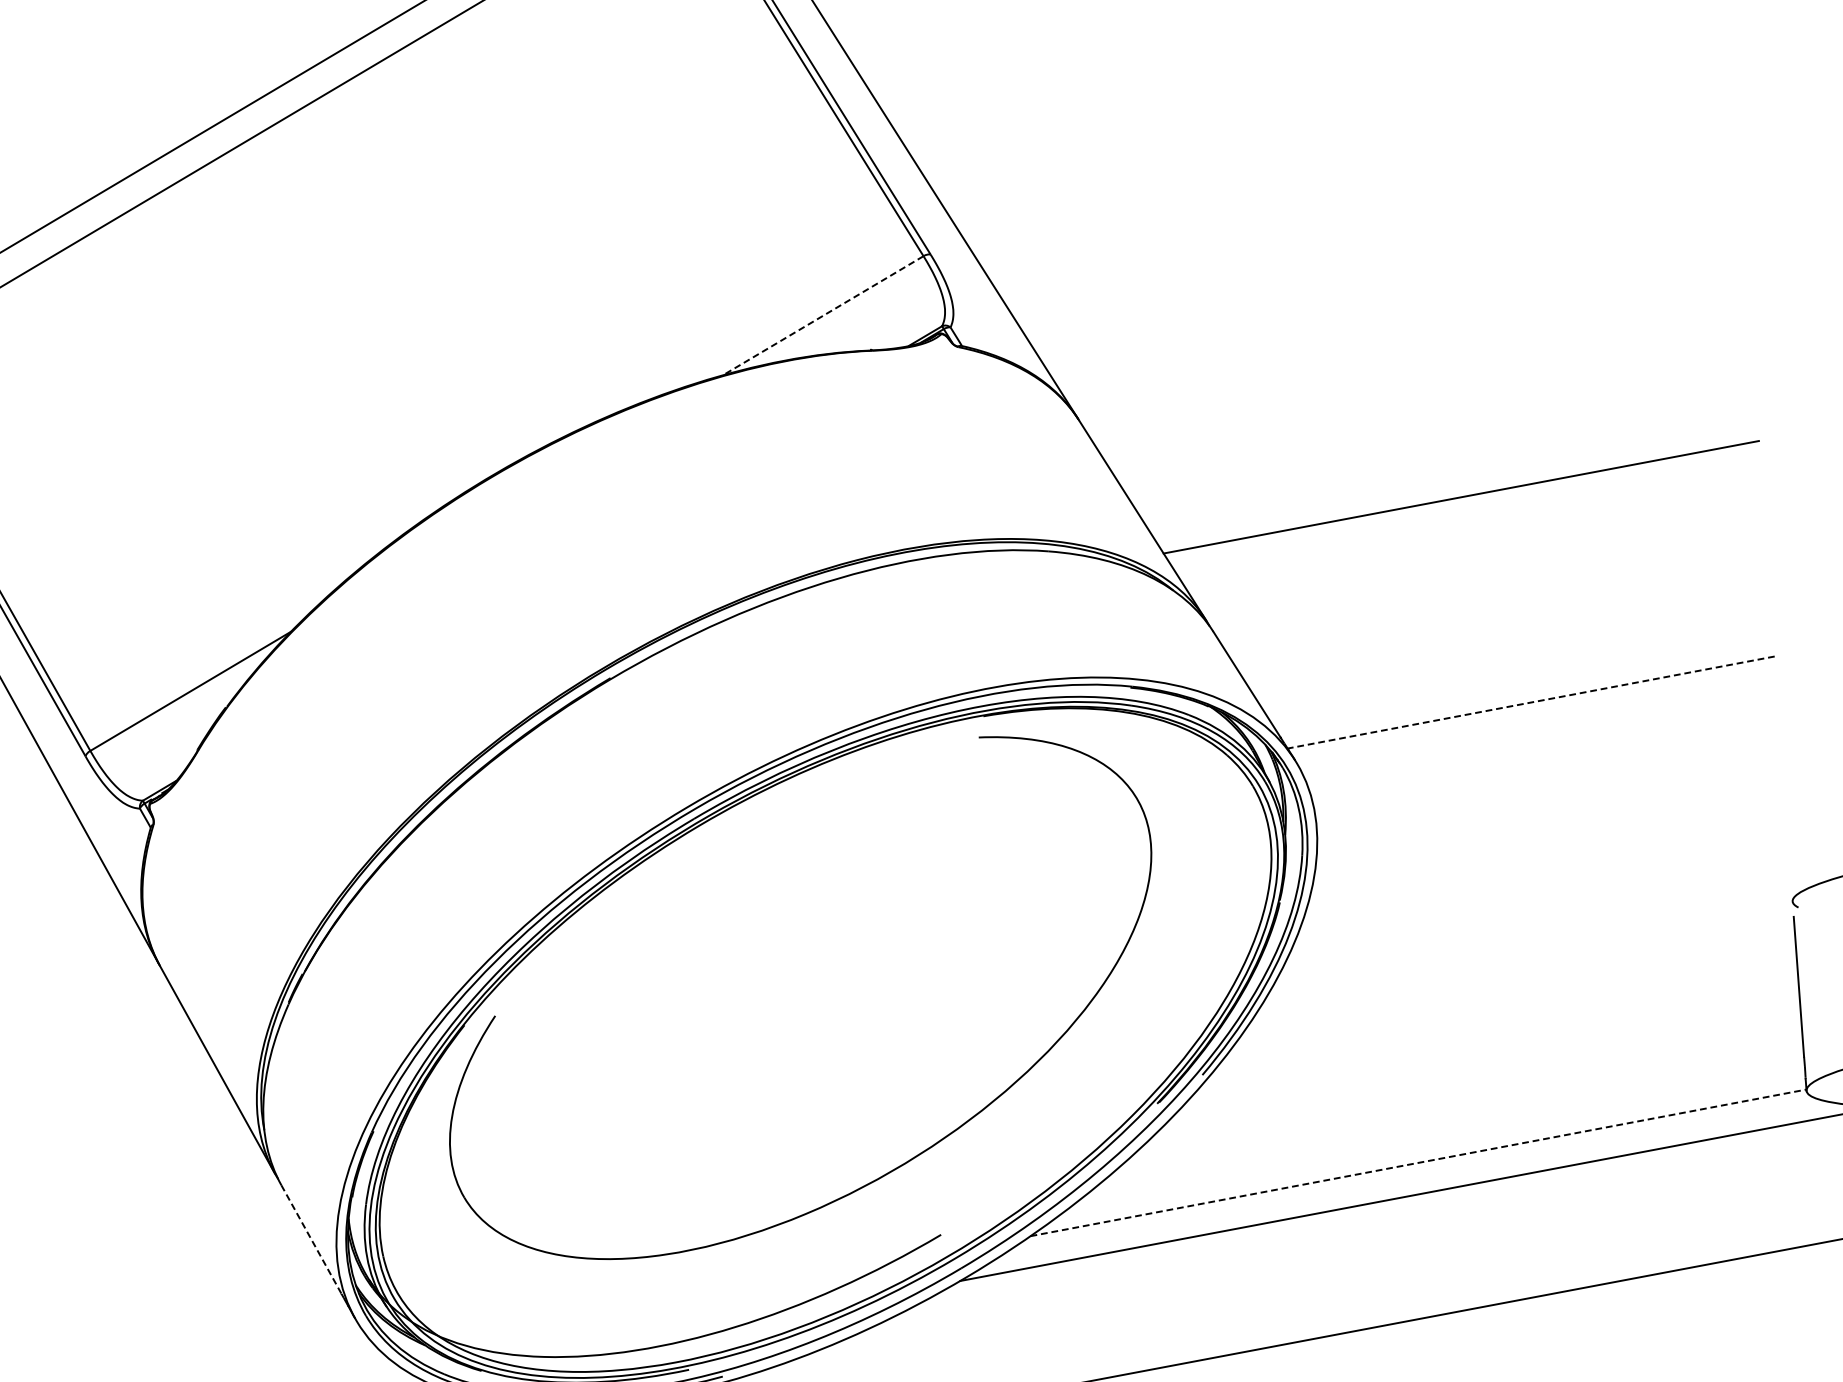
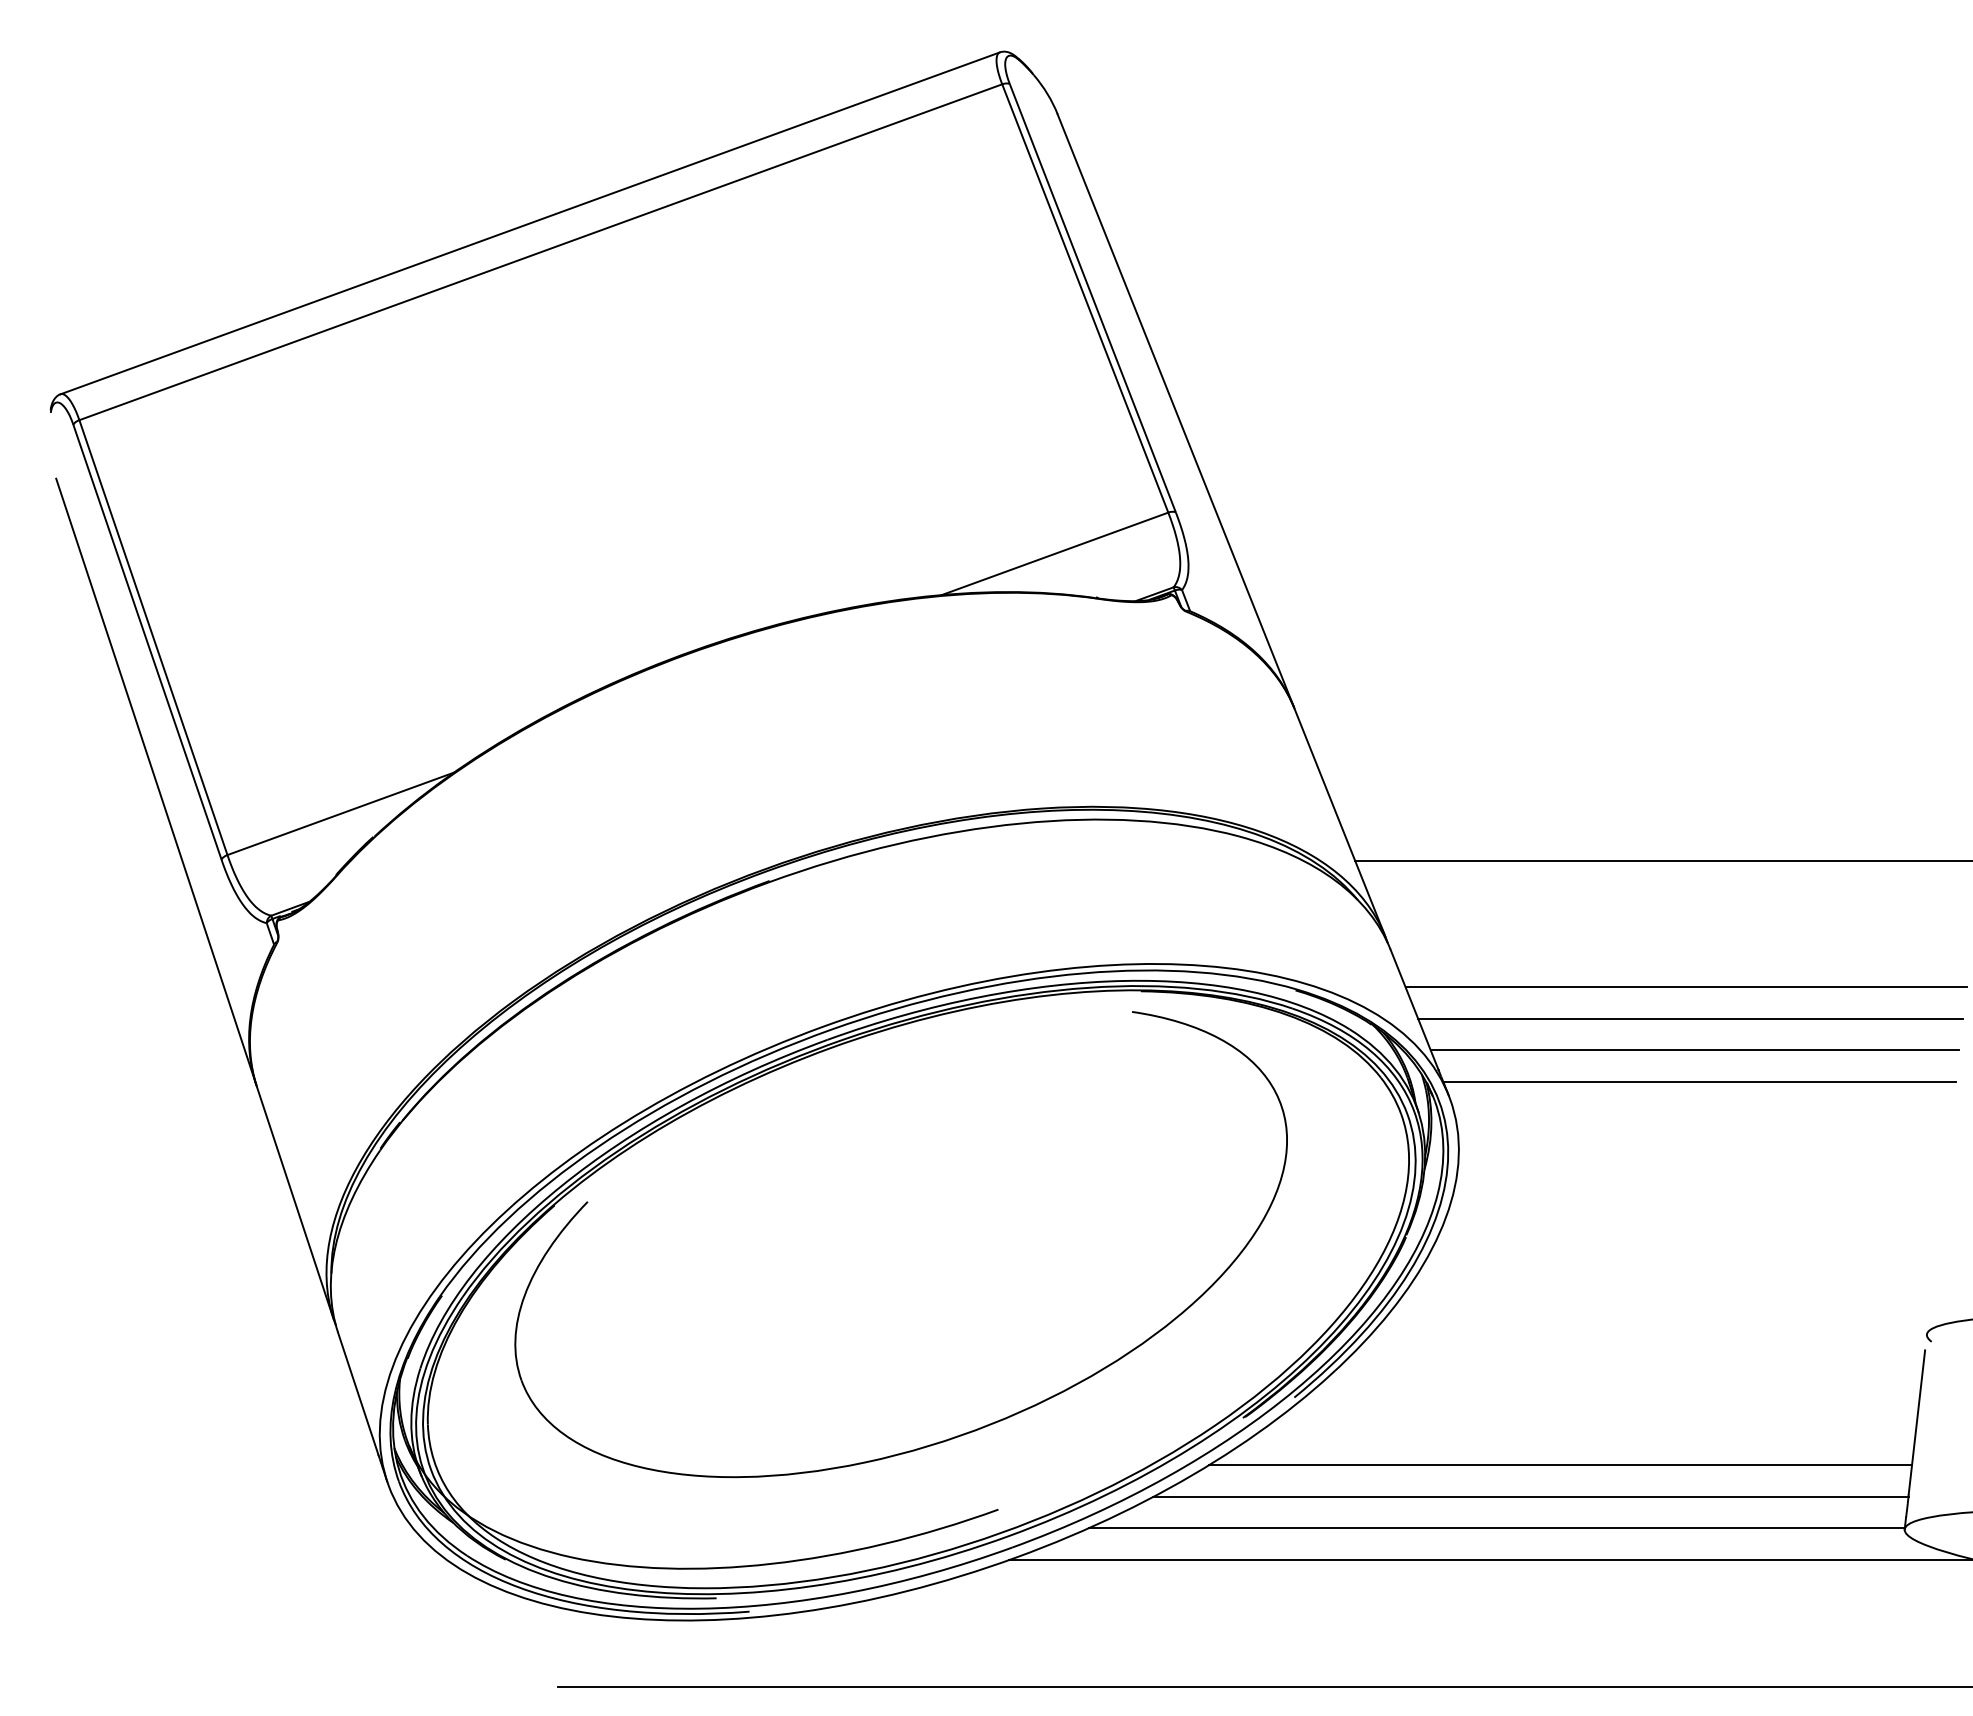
line: (822, 315) -> (1054, 553), dashed -> solid
line: (1500, 614) -> (1685, 987), added
line: (1511, 644) -> (1690, 1019), added
line: (1520, 673) -> (1694, 1050), added
line: (1531, 702) -> (1699, 1082), dashed -> solid
line: (1467, 1091) -> (1560, 1465), added
line: (1444, 1126) -> (1530, 1496), added
line: (1418, 1163) -> (1496, 1528), dashed -> solid
line: (311, 1240) -> (358, 1394), dashed -> solid

